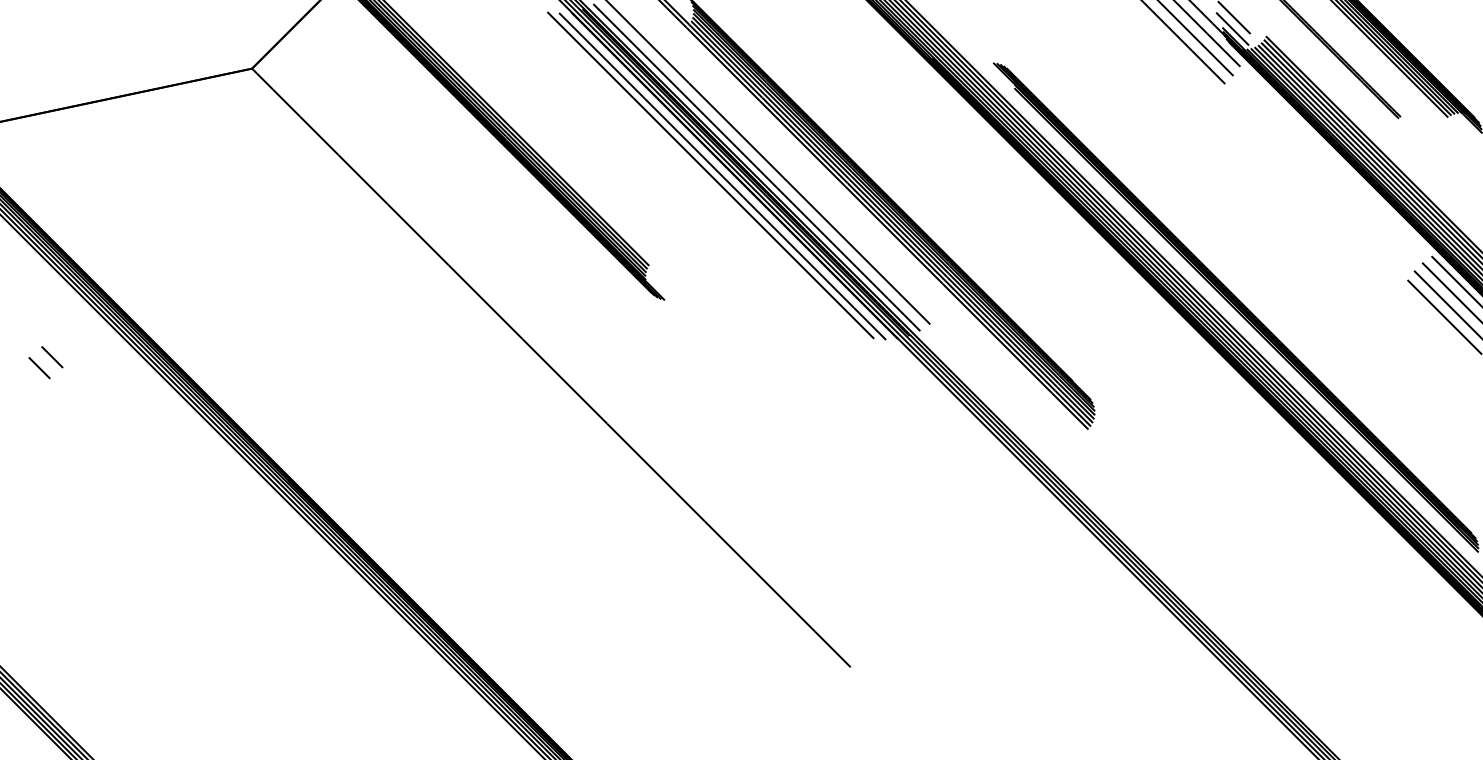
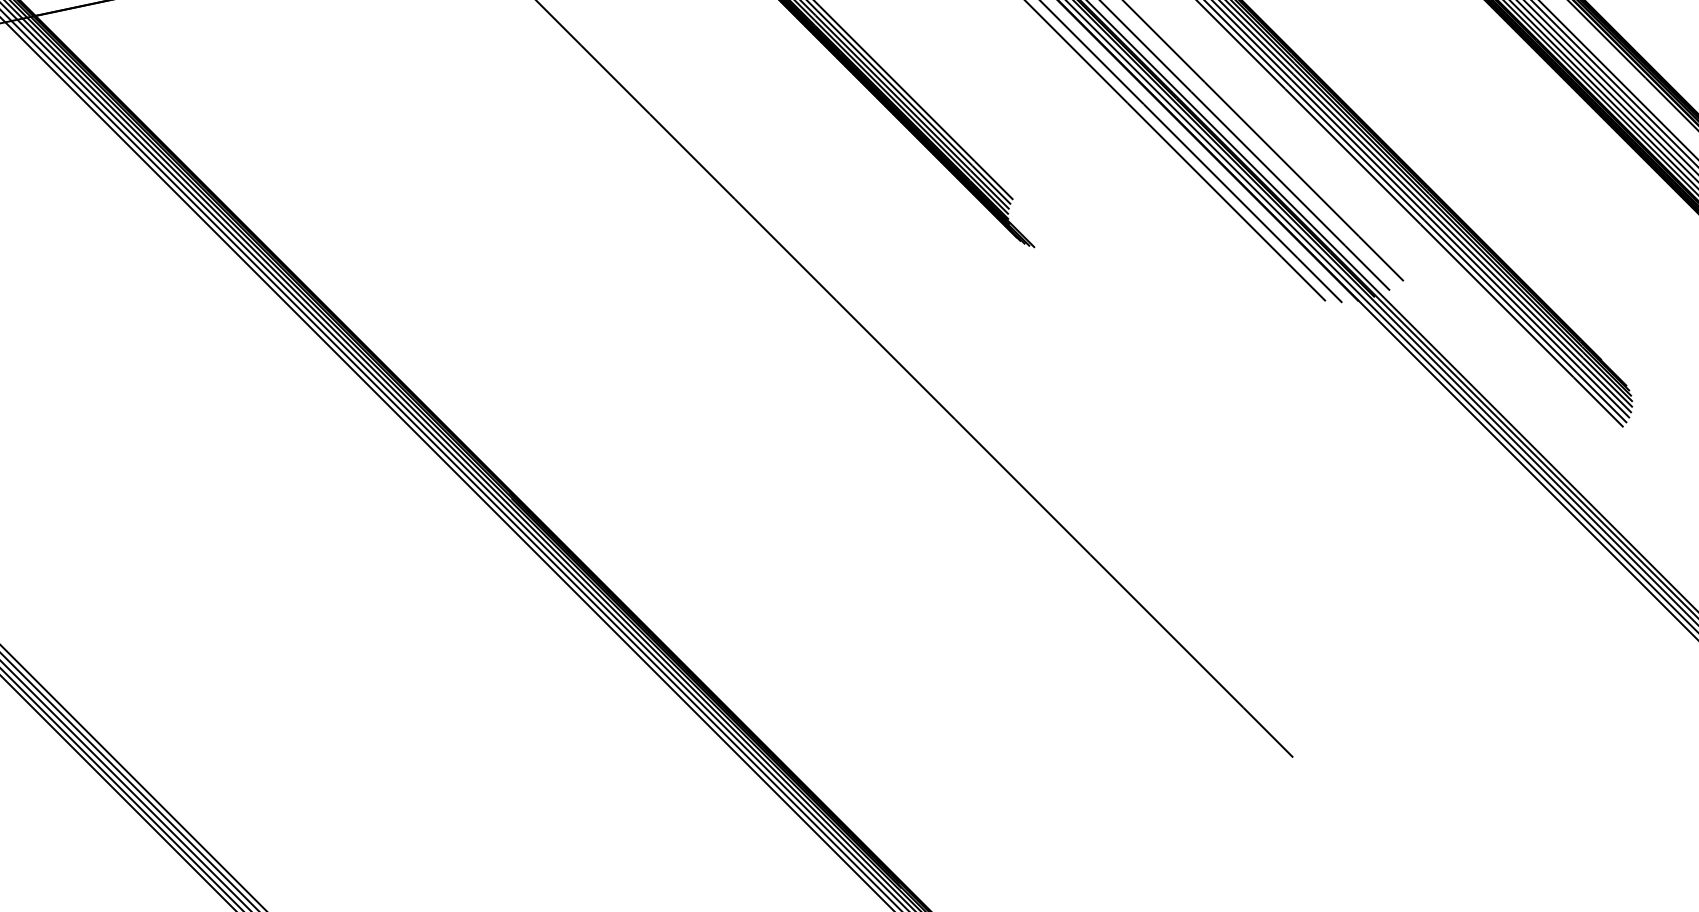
line: (52, 356) -> (184, 325), removed
line: (39, 367) -> (166, 341), removed

